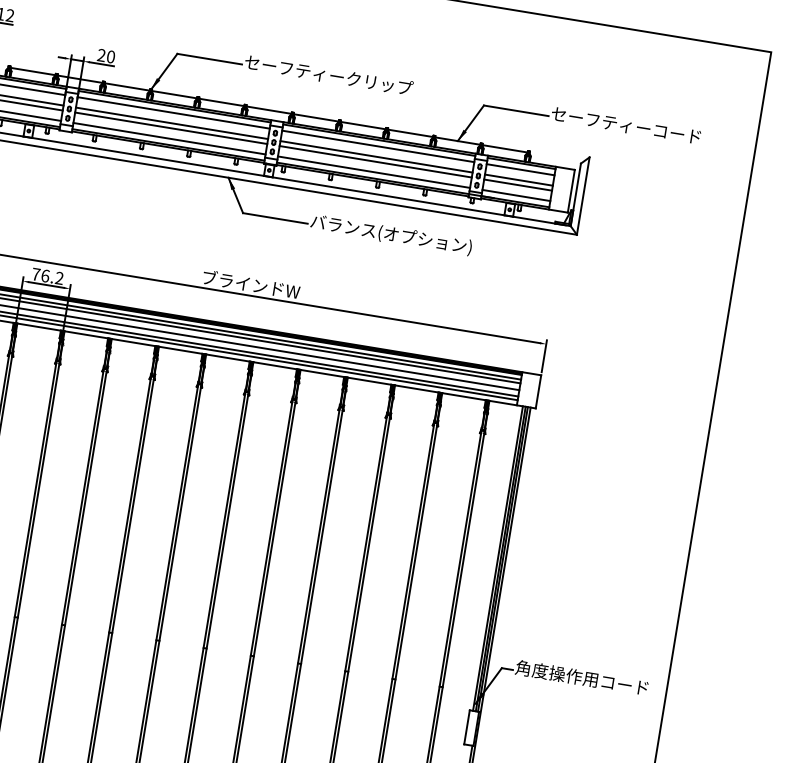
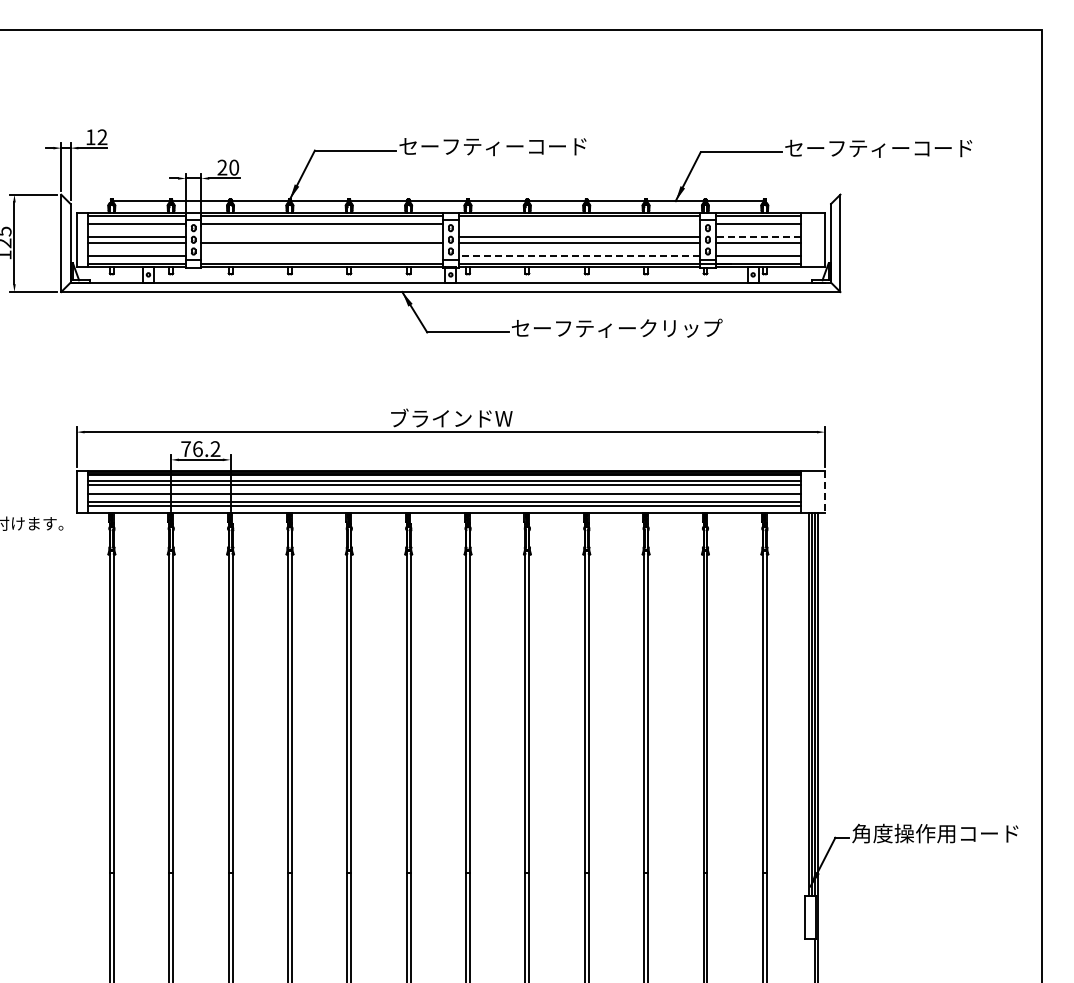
text: (380, 82) -> (569, 145), セーフティークリップ -> セーフティーコード
line: (172, 123) -> (322, 236), removed
line: (169, 139) -> (322, 256), removed
line: (378, 146) -> (579, 223), removed
line: (374, 172) -> (579, 256), solid -> dashed
line: (519, 179) -> (758, 236), solid -> dashed
text: (393, 235) -> (616, 329), バランス(オプション) -> セーフティークリップ
line: (538, 392) -> (824, 492), solid -> dashed

